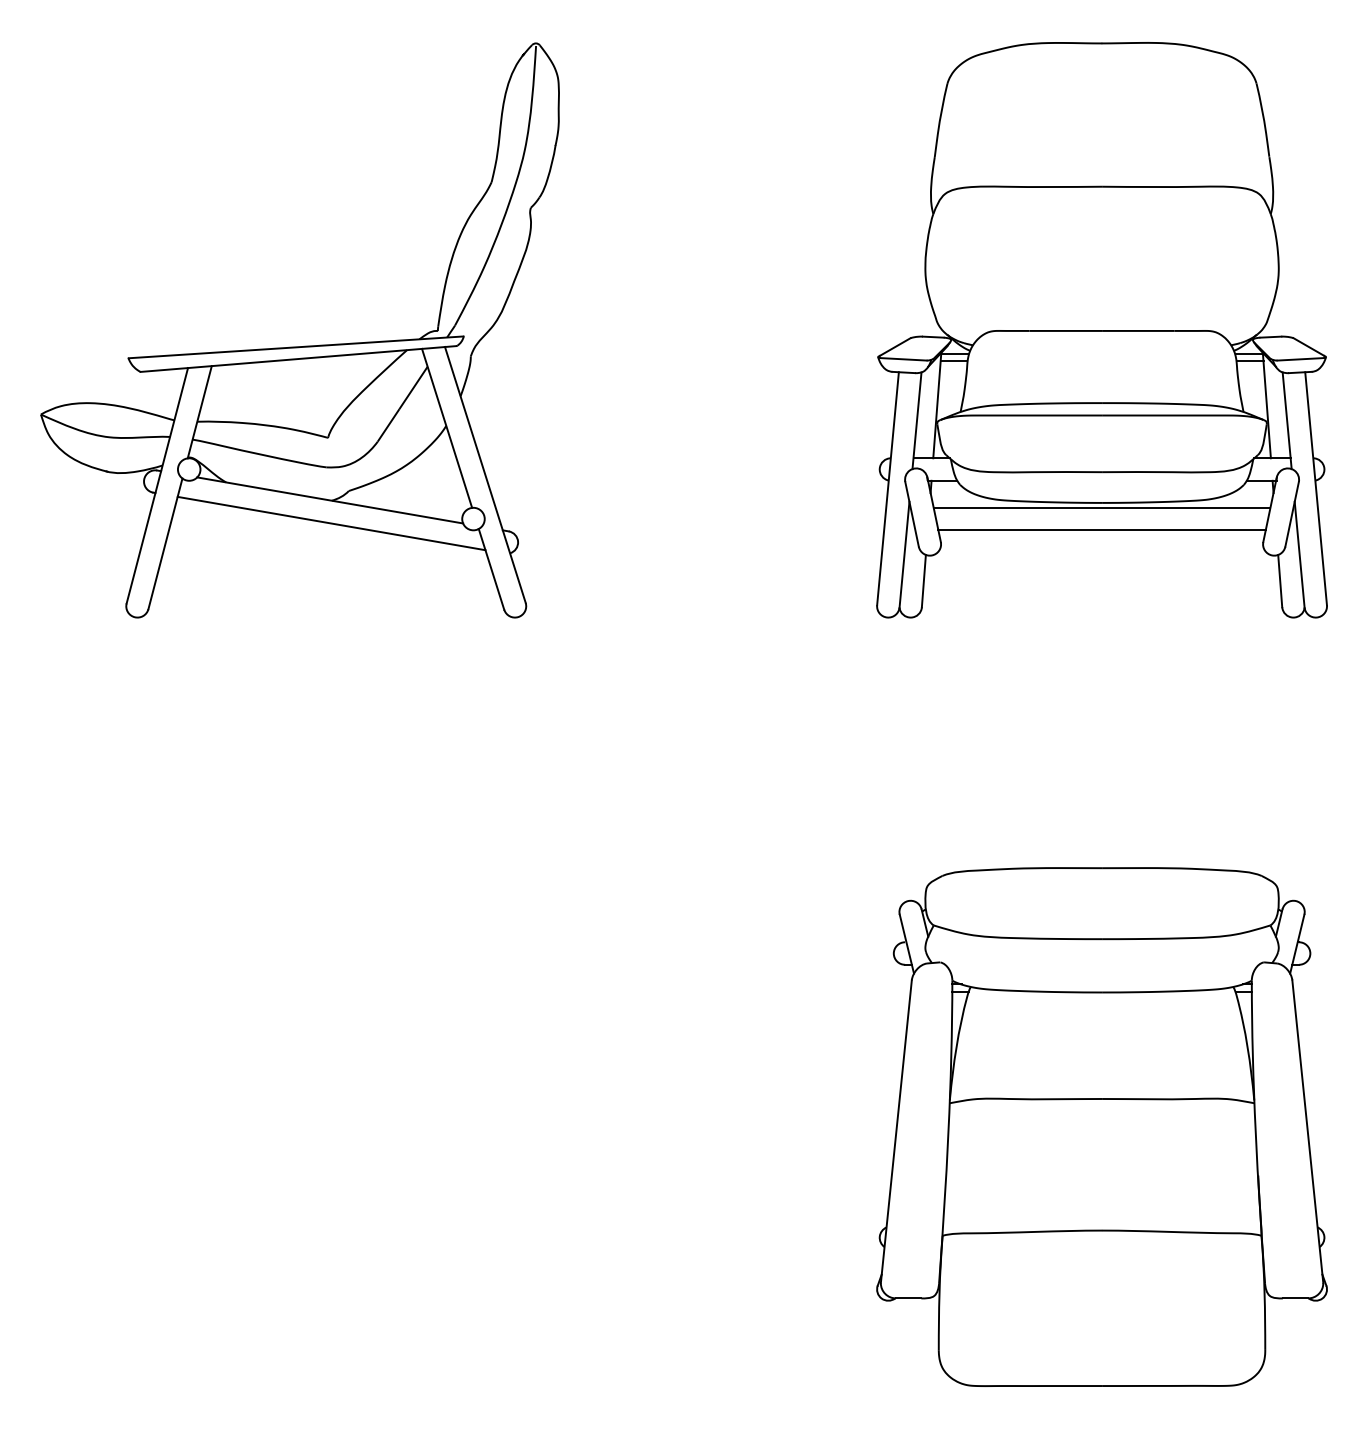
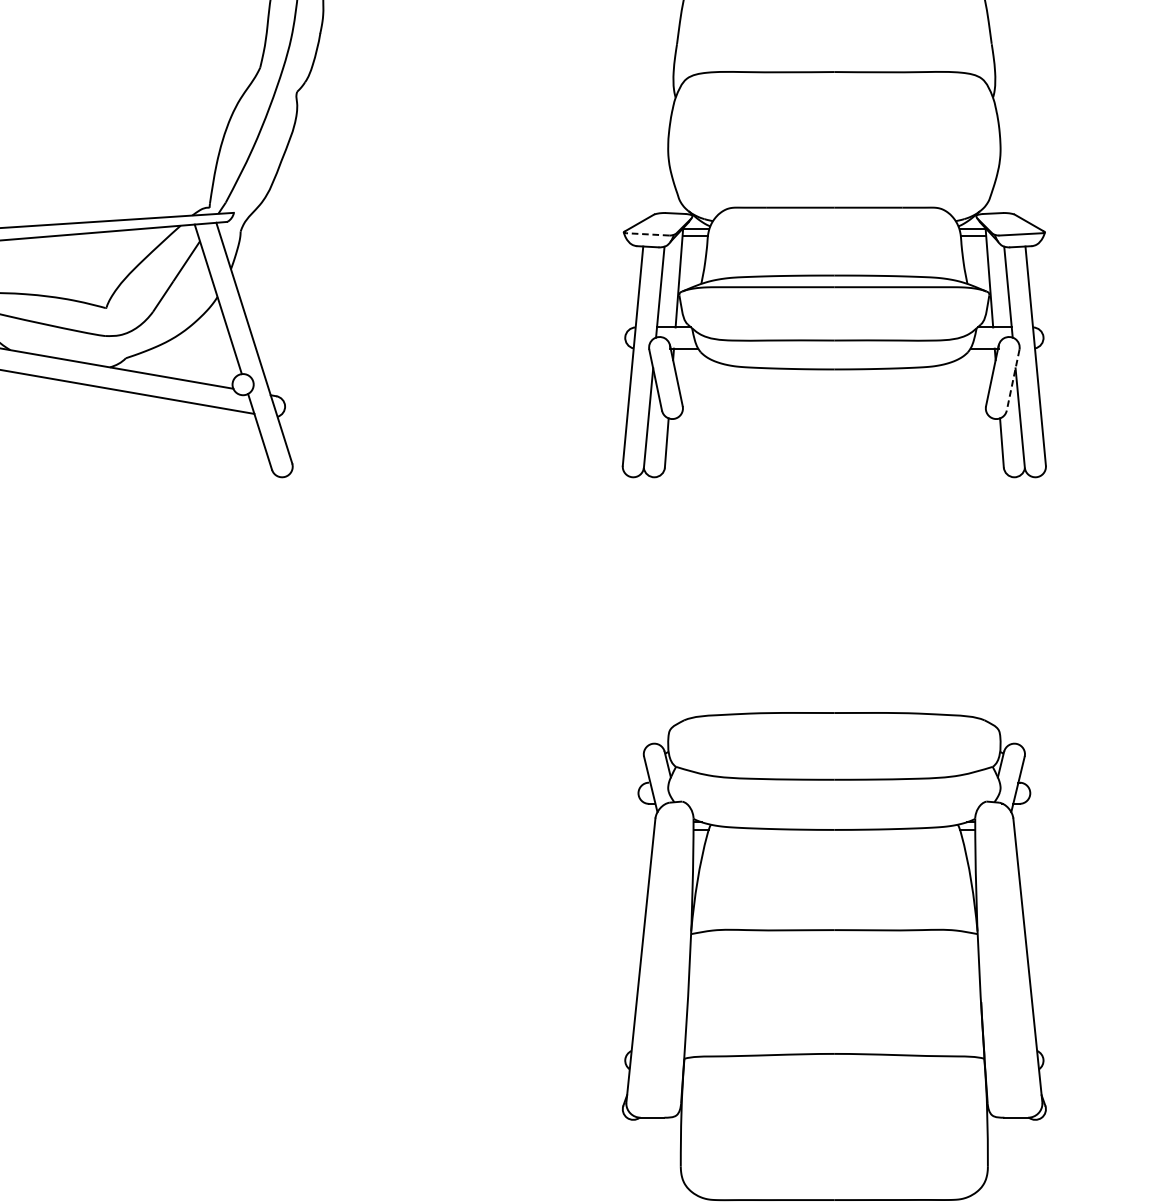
line: (903, 359) -> (647, 234), solid -> dashed
line: (1101, 507) -> (833, 373), removed
line: (1292, 514) -> (1013, 380), solid -> dashed
line: (1101, 530) -> (833, 395), removed

